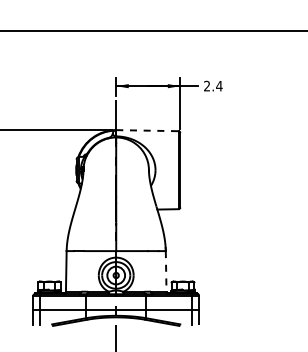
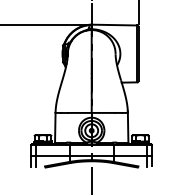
line: (147, 130) -> (114, 24), dashed -> solid
line: (166, 271) -> (128, 127), dashed -> solid

